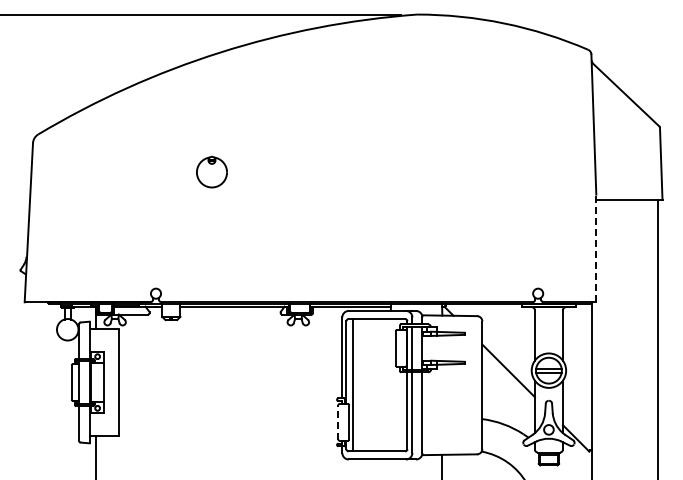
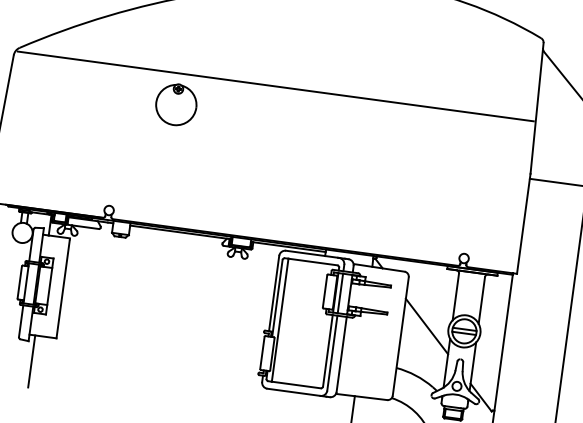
line: (314, 138) -> (275, 86), added
part: (211, 171) -> (176, 103), size x1.43
line: (596, 248) -> (523, 223), dashed -> solid
line: (338, 421) -> (262, 352), dashed -> solid

